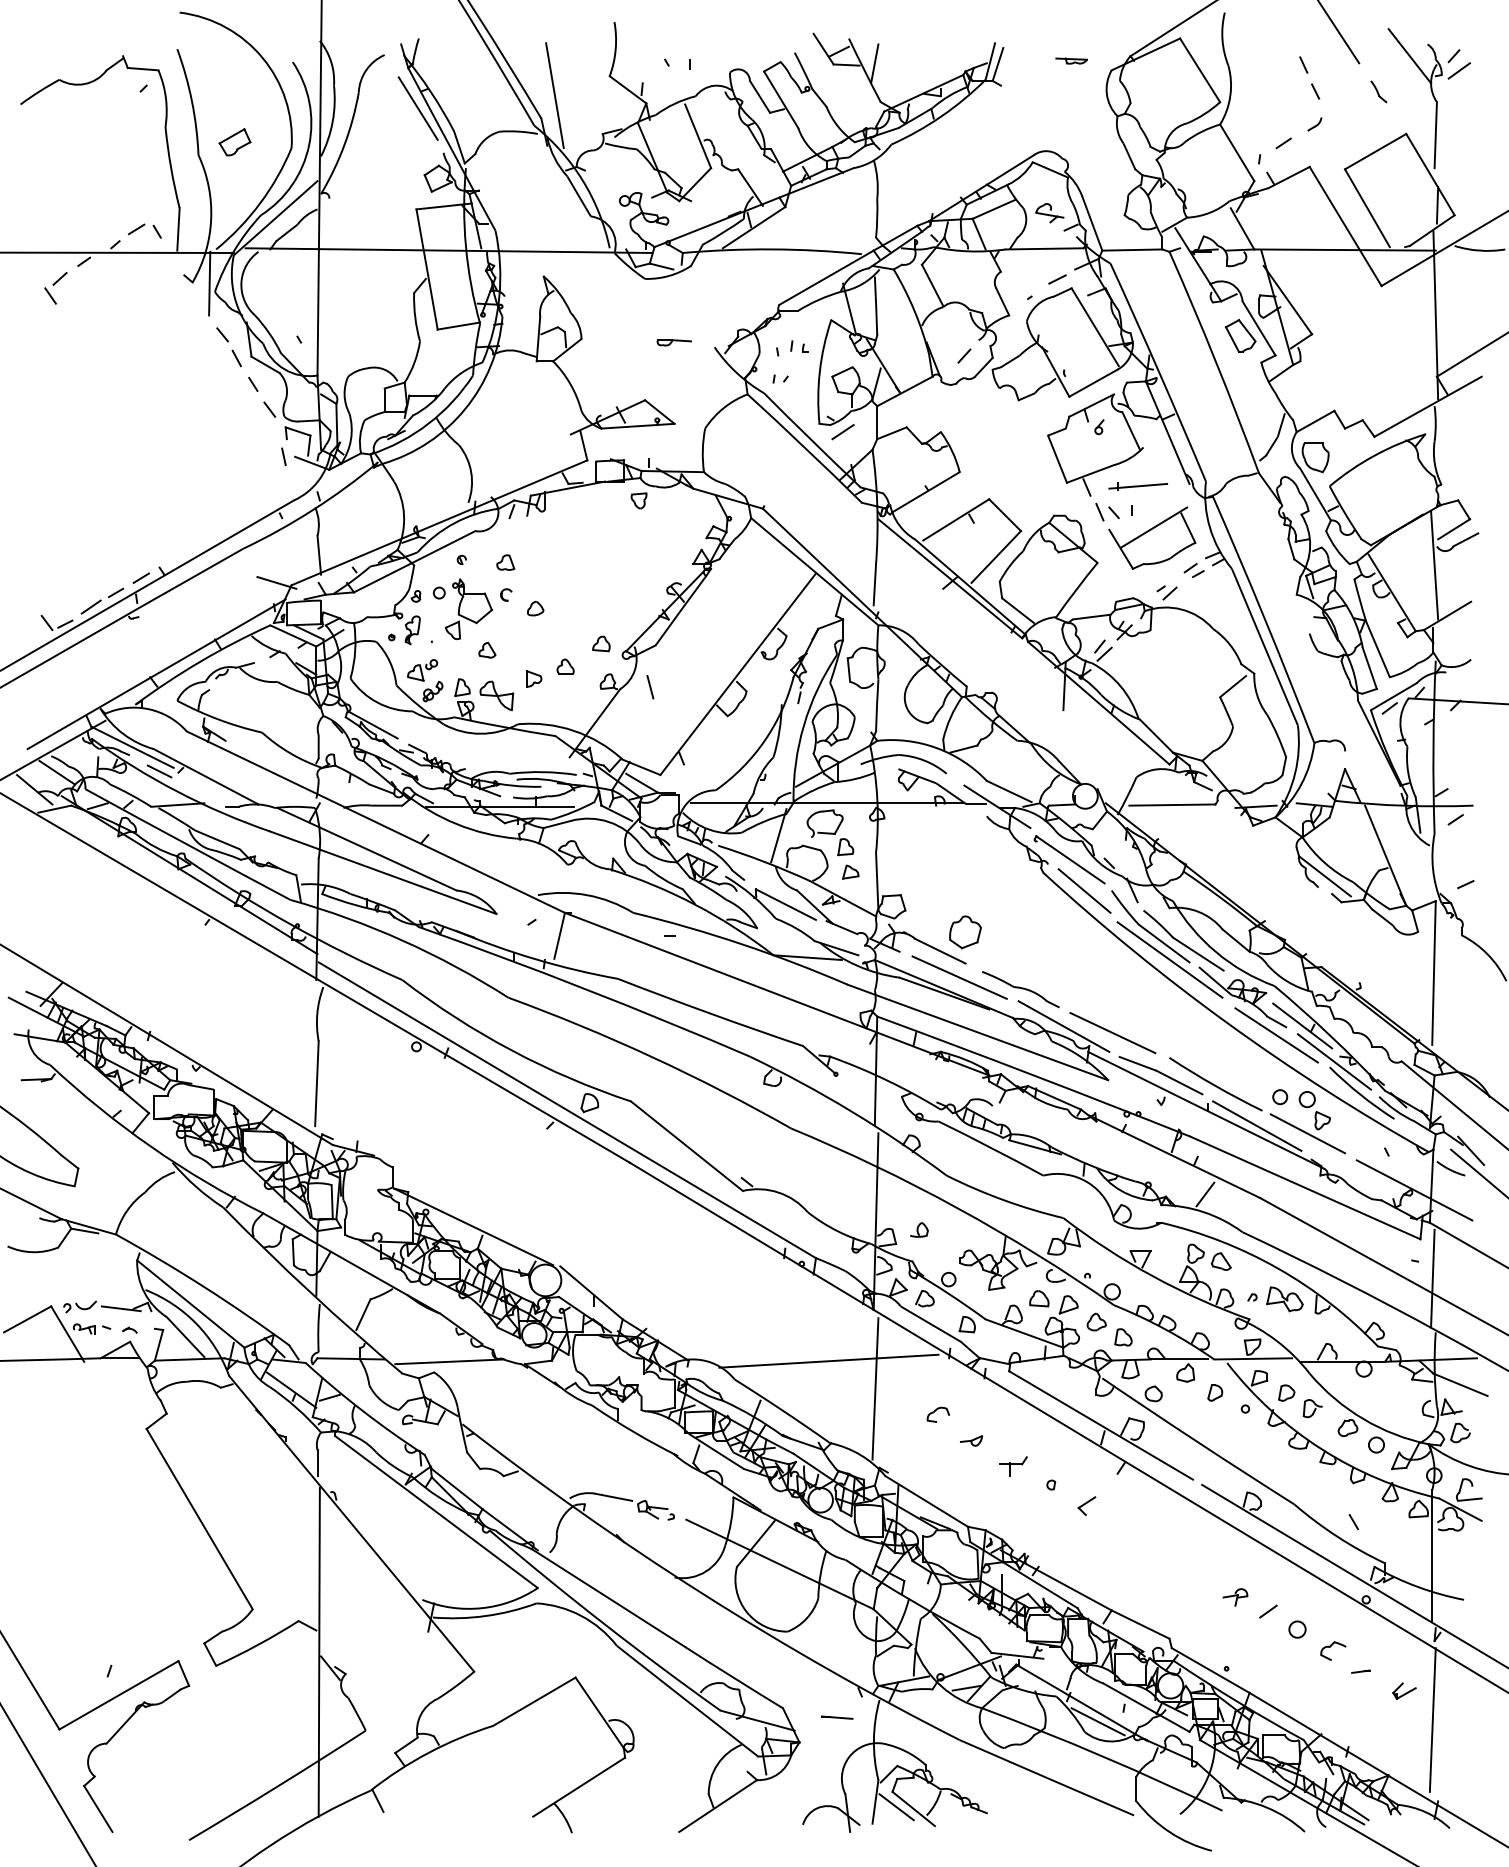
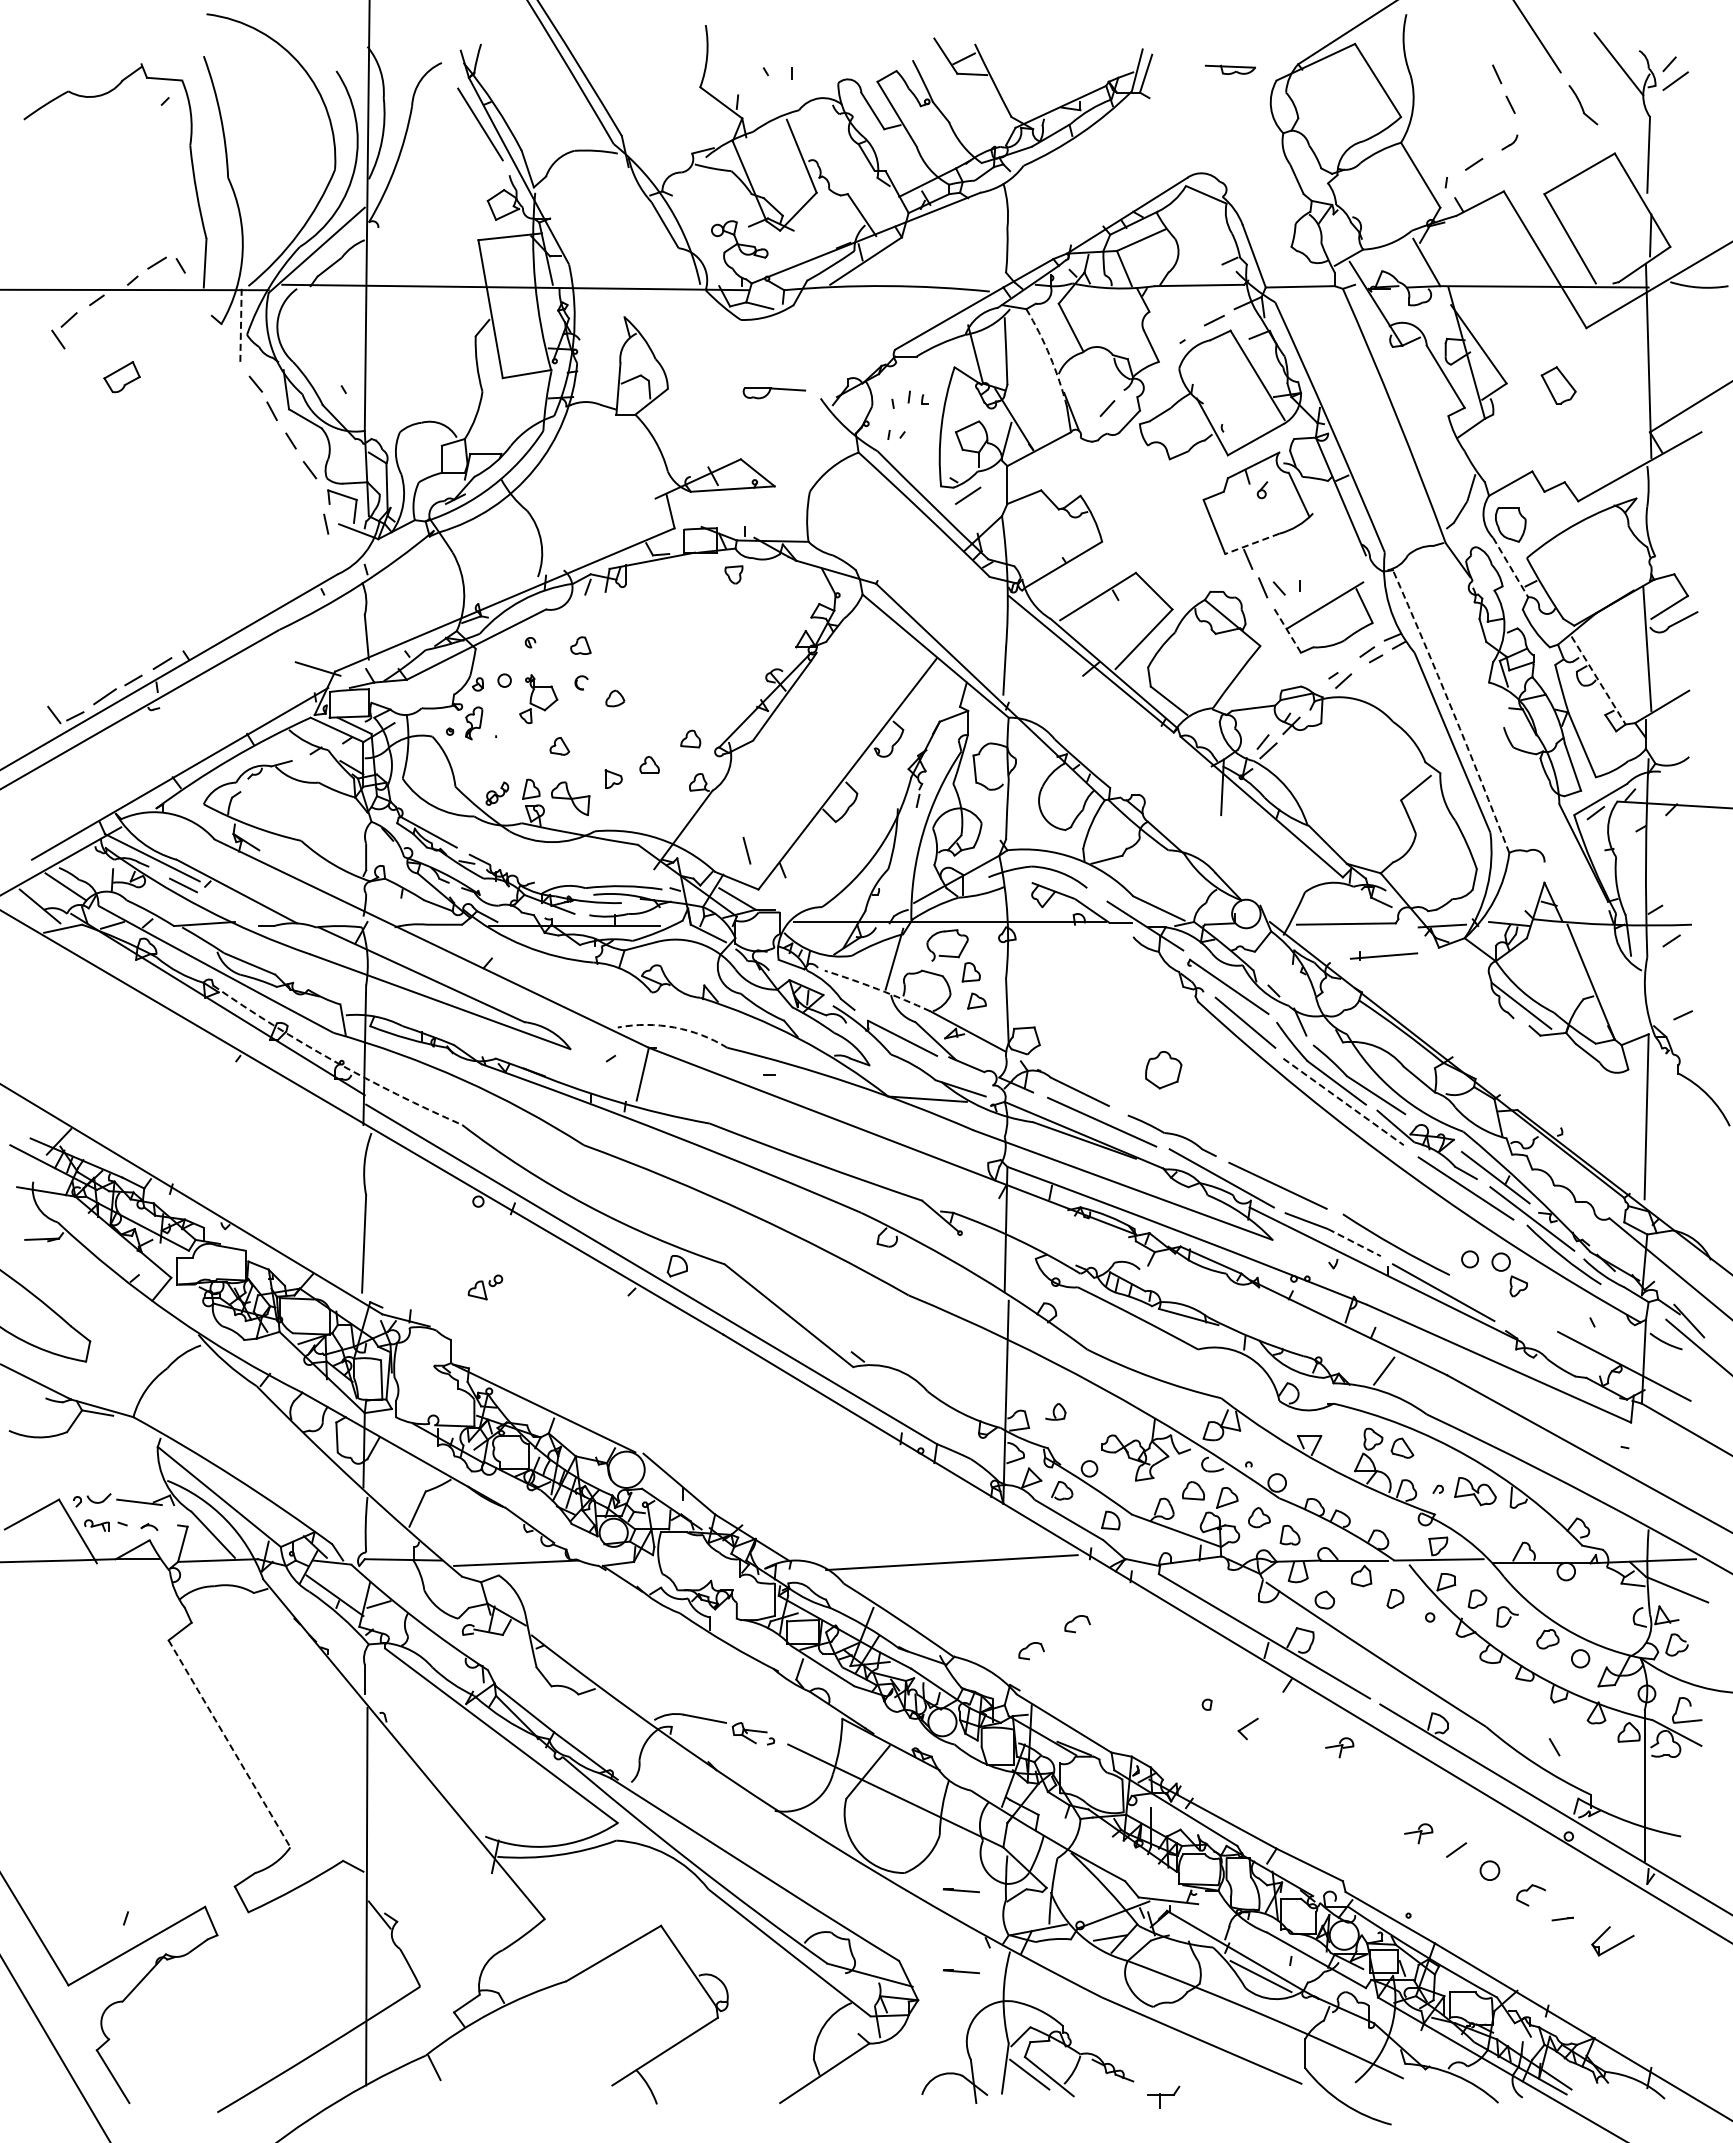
part: (1071, 60) -> (1230, 69), size x1.4
line: (874, 63) -> (1004, 72), removed
part: (1378, 91) -> (1582, 104), size x1.6
line: (555, 95) -> (637, 109), removed
part: (234, 142) -> (121, 377), moved
part: (1049, 213) -> (1205, 244), removed
line: (210, 283) -> (241, 325), solid -> dashed
arc: (914, 310) -> (1050, 356), solid -> dashed
part: (1240, 335) -> (1558, 385), moved
part: (674, 342) -> (774, 393), size x1.6
line: (1090, 473) -> (1252, 543), solid -> dashed
part: (1138, 485) -> (1384, 955), moved
line: (1315, 494) -> (1510, 567), solid -> dashed
line: (1121, 549) -> (1287, 630), solid -> dashed
line: (1392, 592) -> (1598, 680), solid -> dashed
part: (468, 608) -> (538, 698), size x0.7
arc: (1264, 619) -> (1452, 710), solid -> dashed
part: (422, 670) -> (485, 1287), moved
line: (649, 687) -> (746, 850), moved
arc: (764, 862) -> (878, 989), solid -> dashed
arc: (587, 895) -> (674, 1027), solid -> dashed
arc: (291, 924) -> (334, 1061), solid -> dashed
part: (965, 932) -> (1163, 1070), moved
line: (1170, 960) -> (1344, 1102), solid -> dashed
line: (1179, 1082) -> (1354, 1242), solid -> dashed
line: (1307, 1133) -> (1501, 1301), removed
line: (1433, 1278) -> (1645, 1467), removed
line: (875, 1389) -> (1005, 1594), removed
part: (898, 1438) -> (1031, 1651), added
part: (971, 1440) -> (1115, 1653), removed
part: (1013, 1465) -> (1163, 2096), moved
line: (199, 1519) -> (229, 1744), solid -> dashed
part: (1166, 1522) -> (1339, 1747), added
line: (836, 1646) -> (960, 1890), added
part: (1404, 1691) -> (1612, 1941), size x1.6
line: (1432, 1720) -> (1644, 1974), removed

